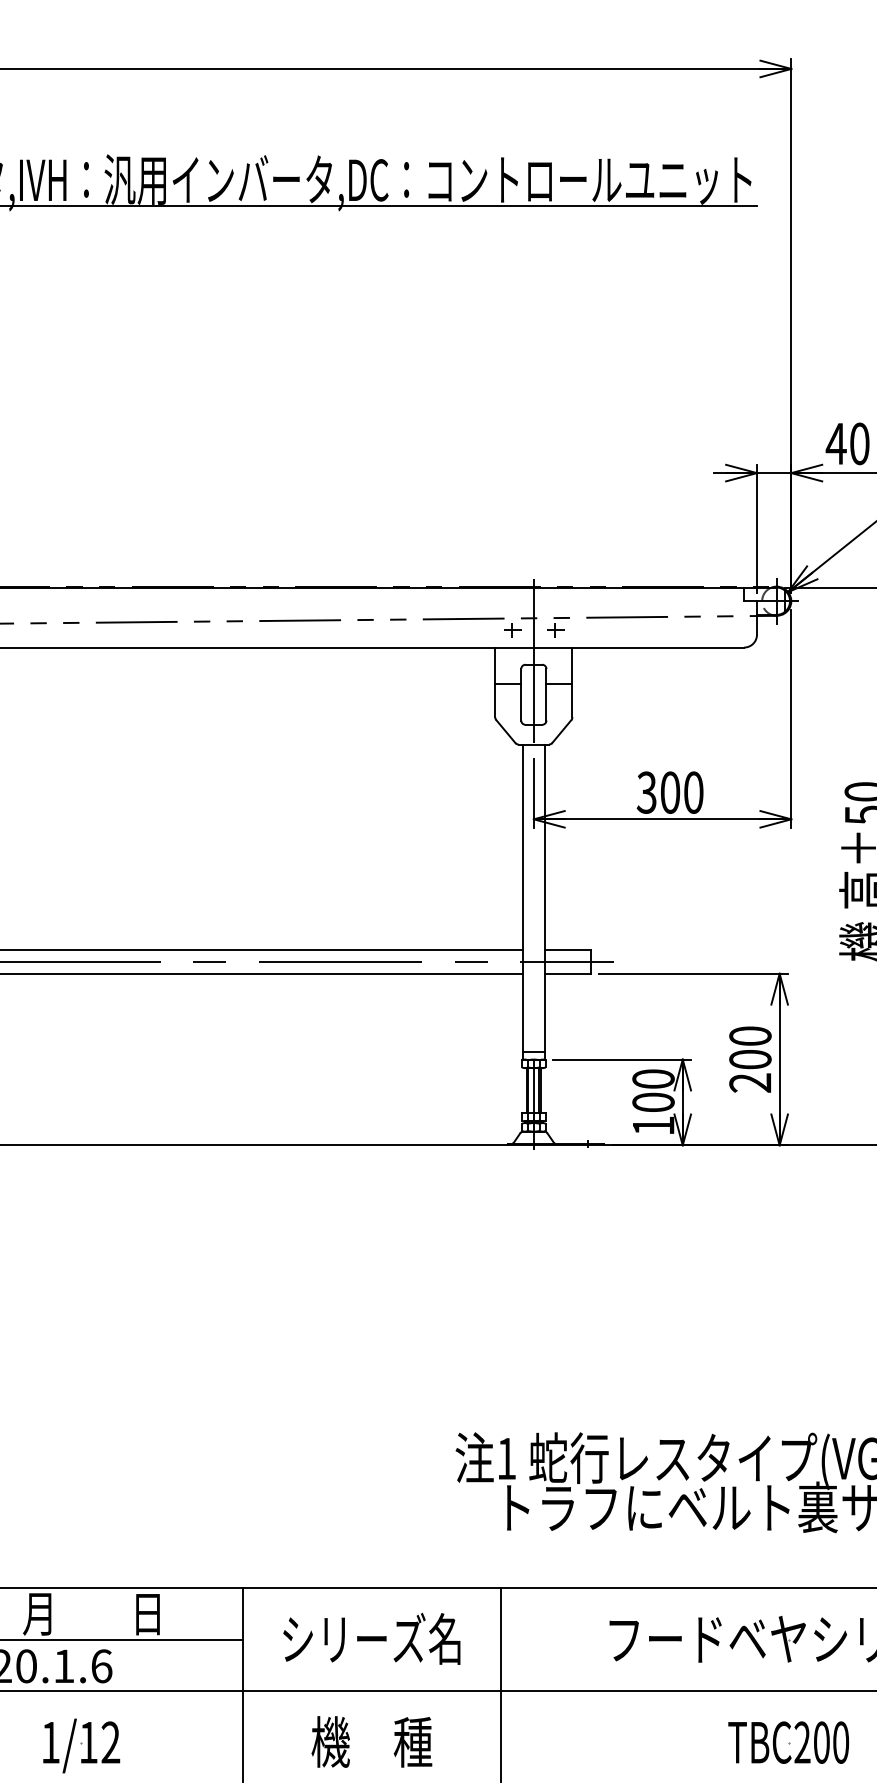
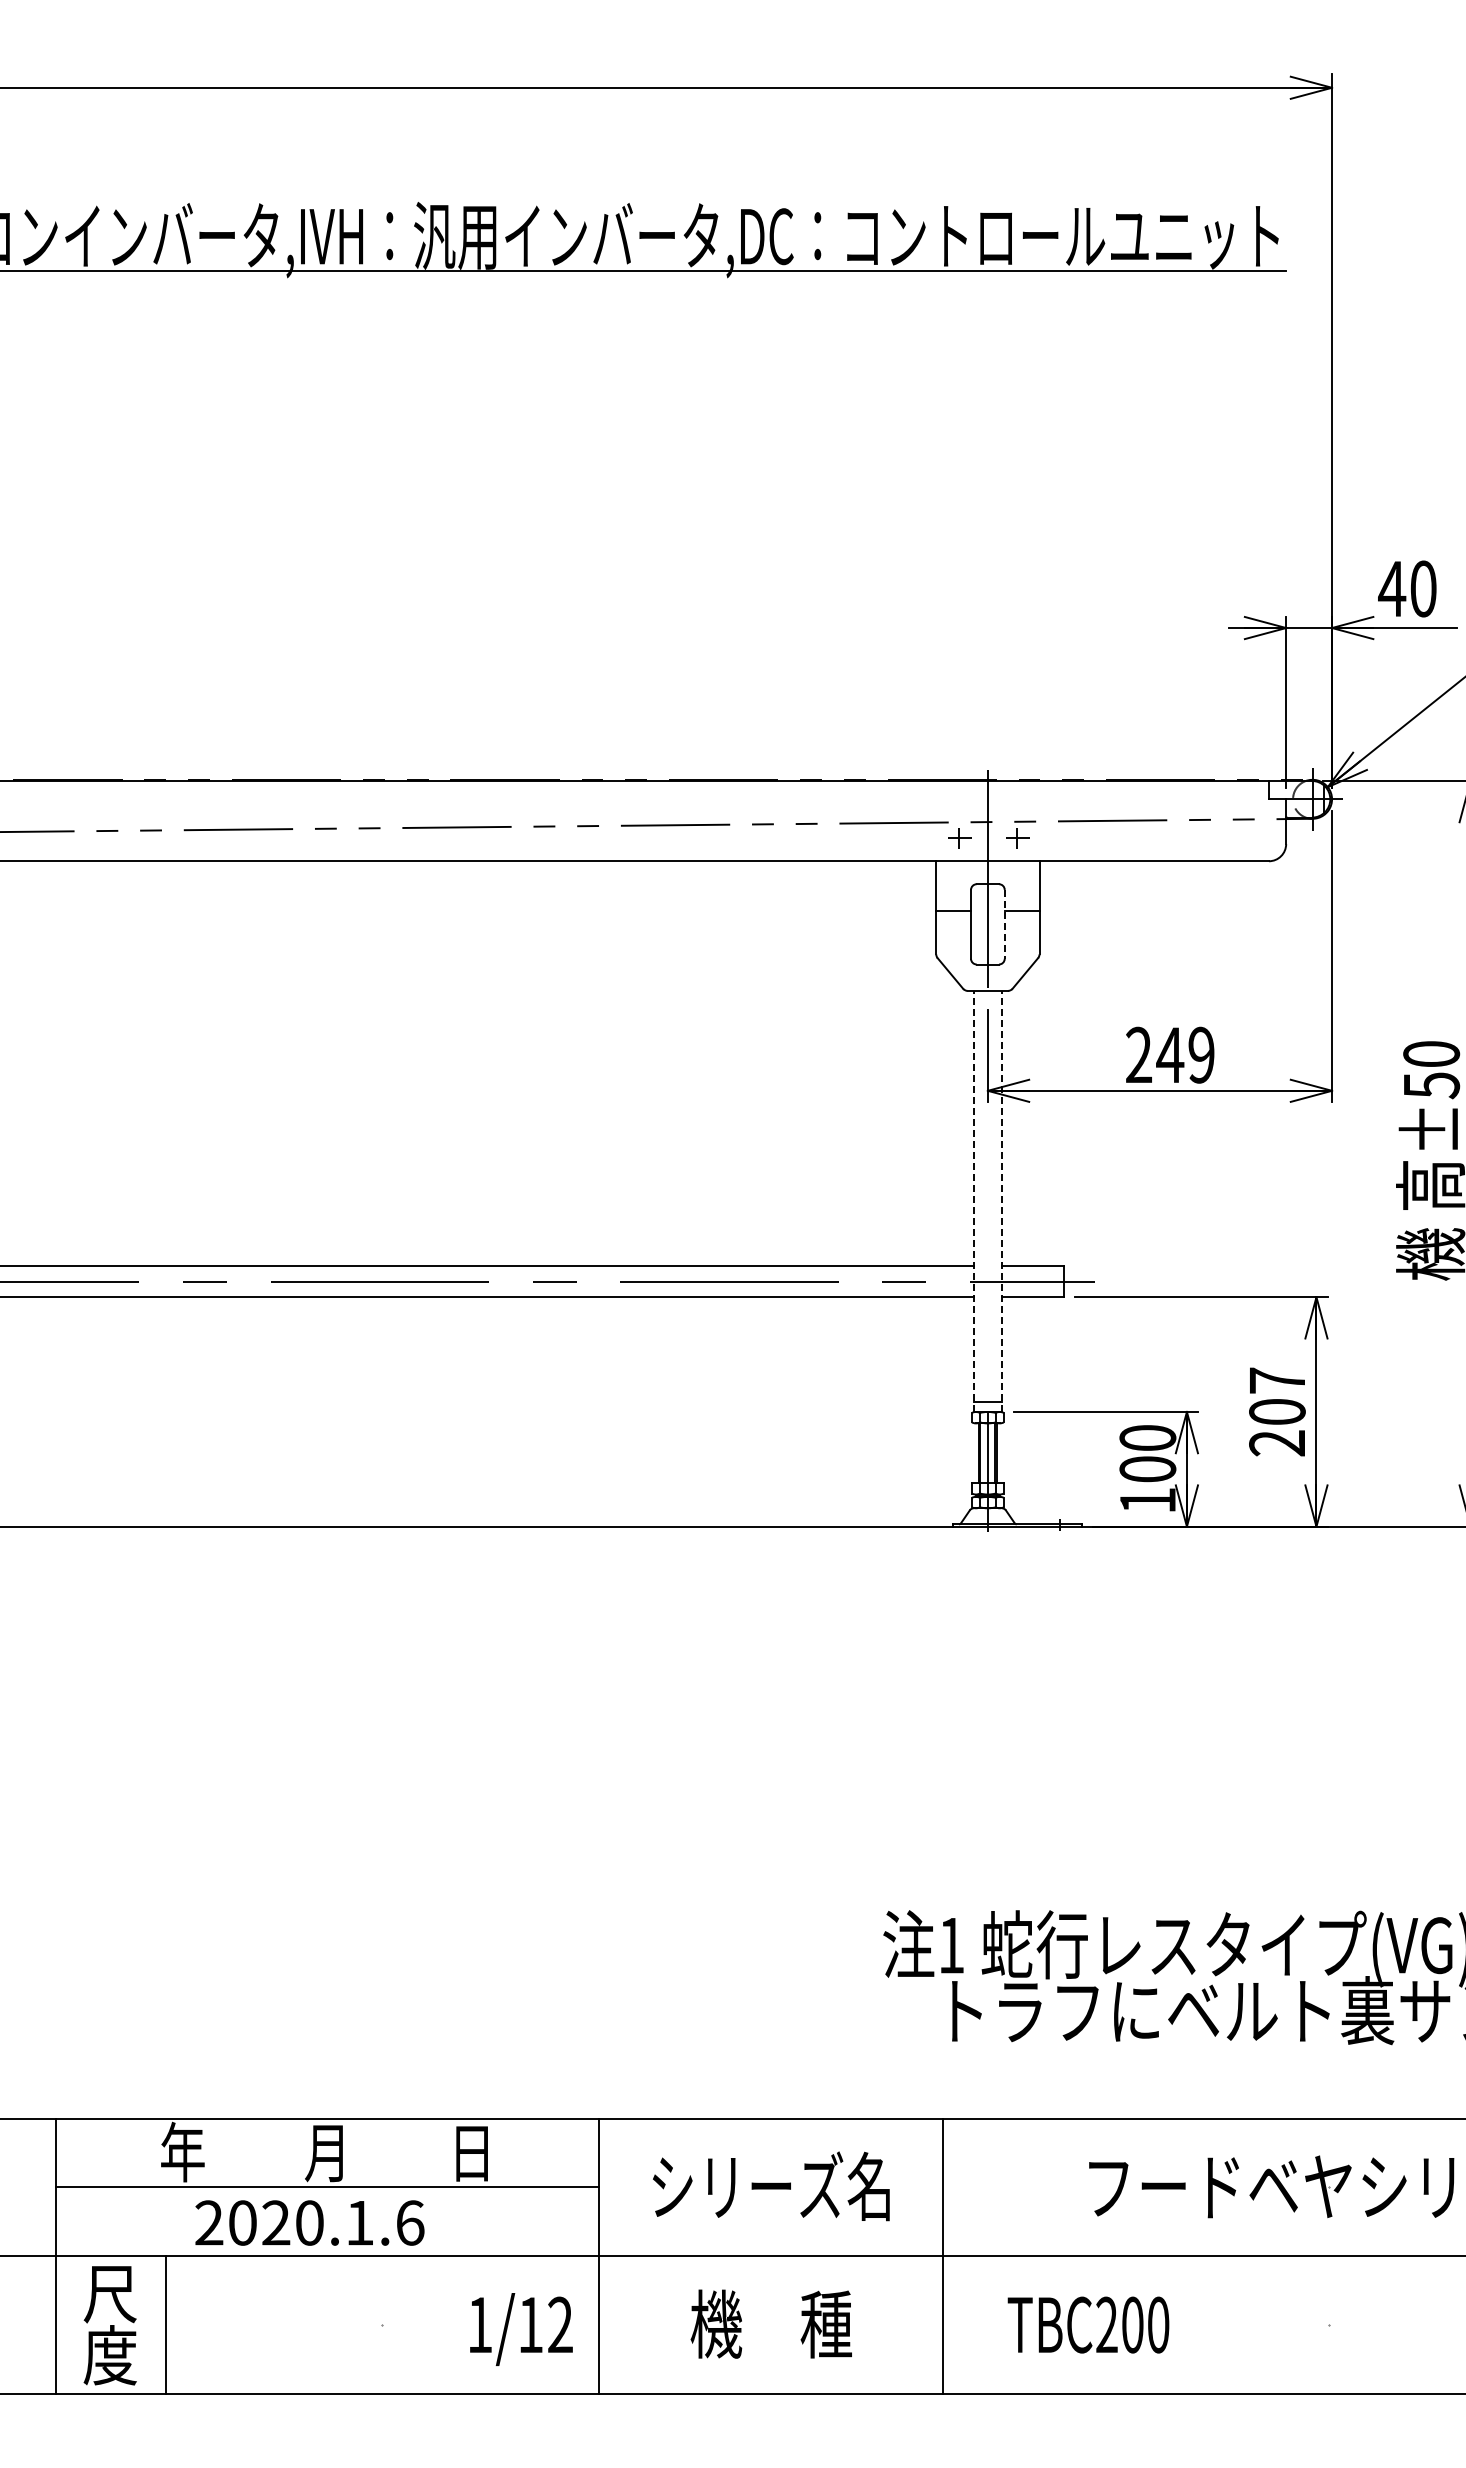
line: (546, 694) -> (1004, 924), solid -> dashed
text: (669, 792) -> (1169, 1054), 300 -> 249
line: (523, 902) -> (973, 1201), solid -> dashed
line: (544, 902) -> (1002, 1201), solid -> dashed
text: (750, 1036) -> (1277, 1380), 200 -> 207
text: (788, 1742) -> (1088, 2324), moved
text: (81, 1745) -> (521, 2329), moved

